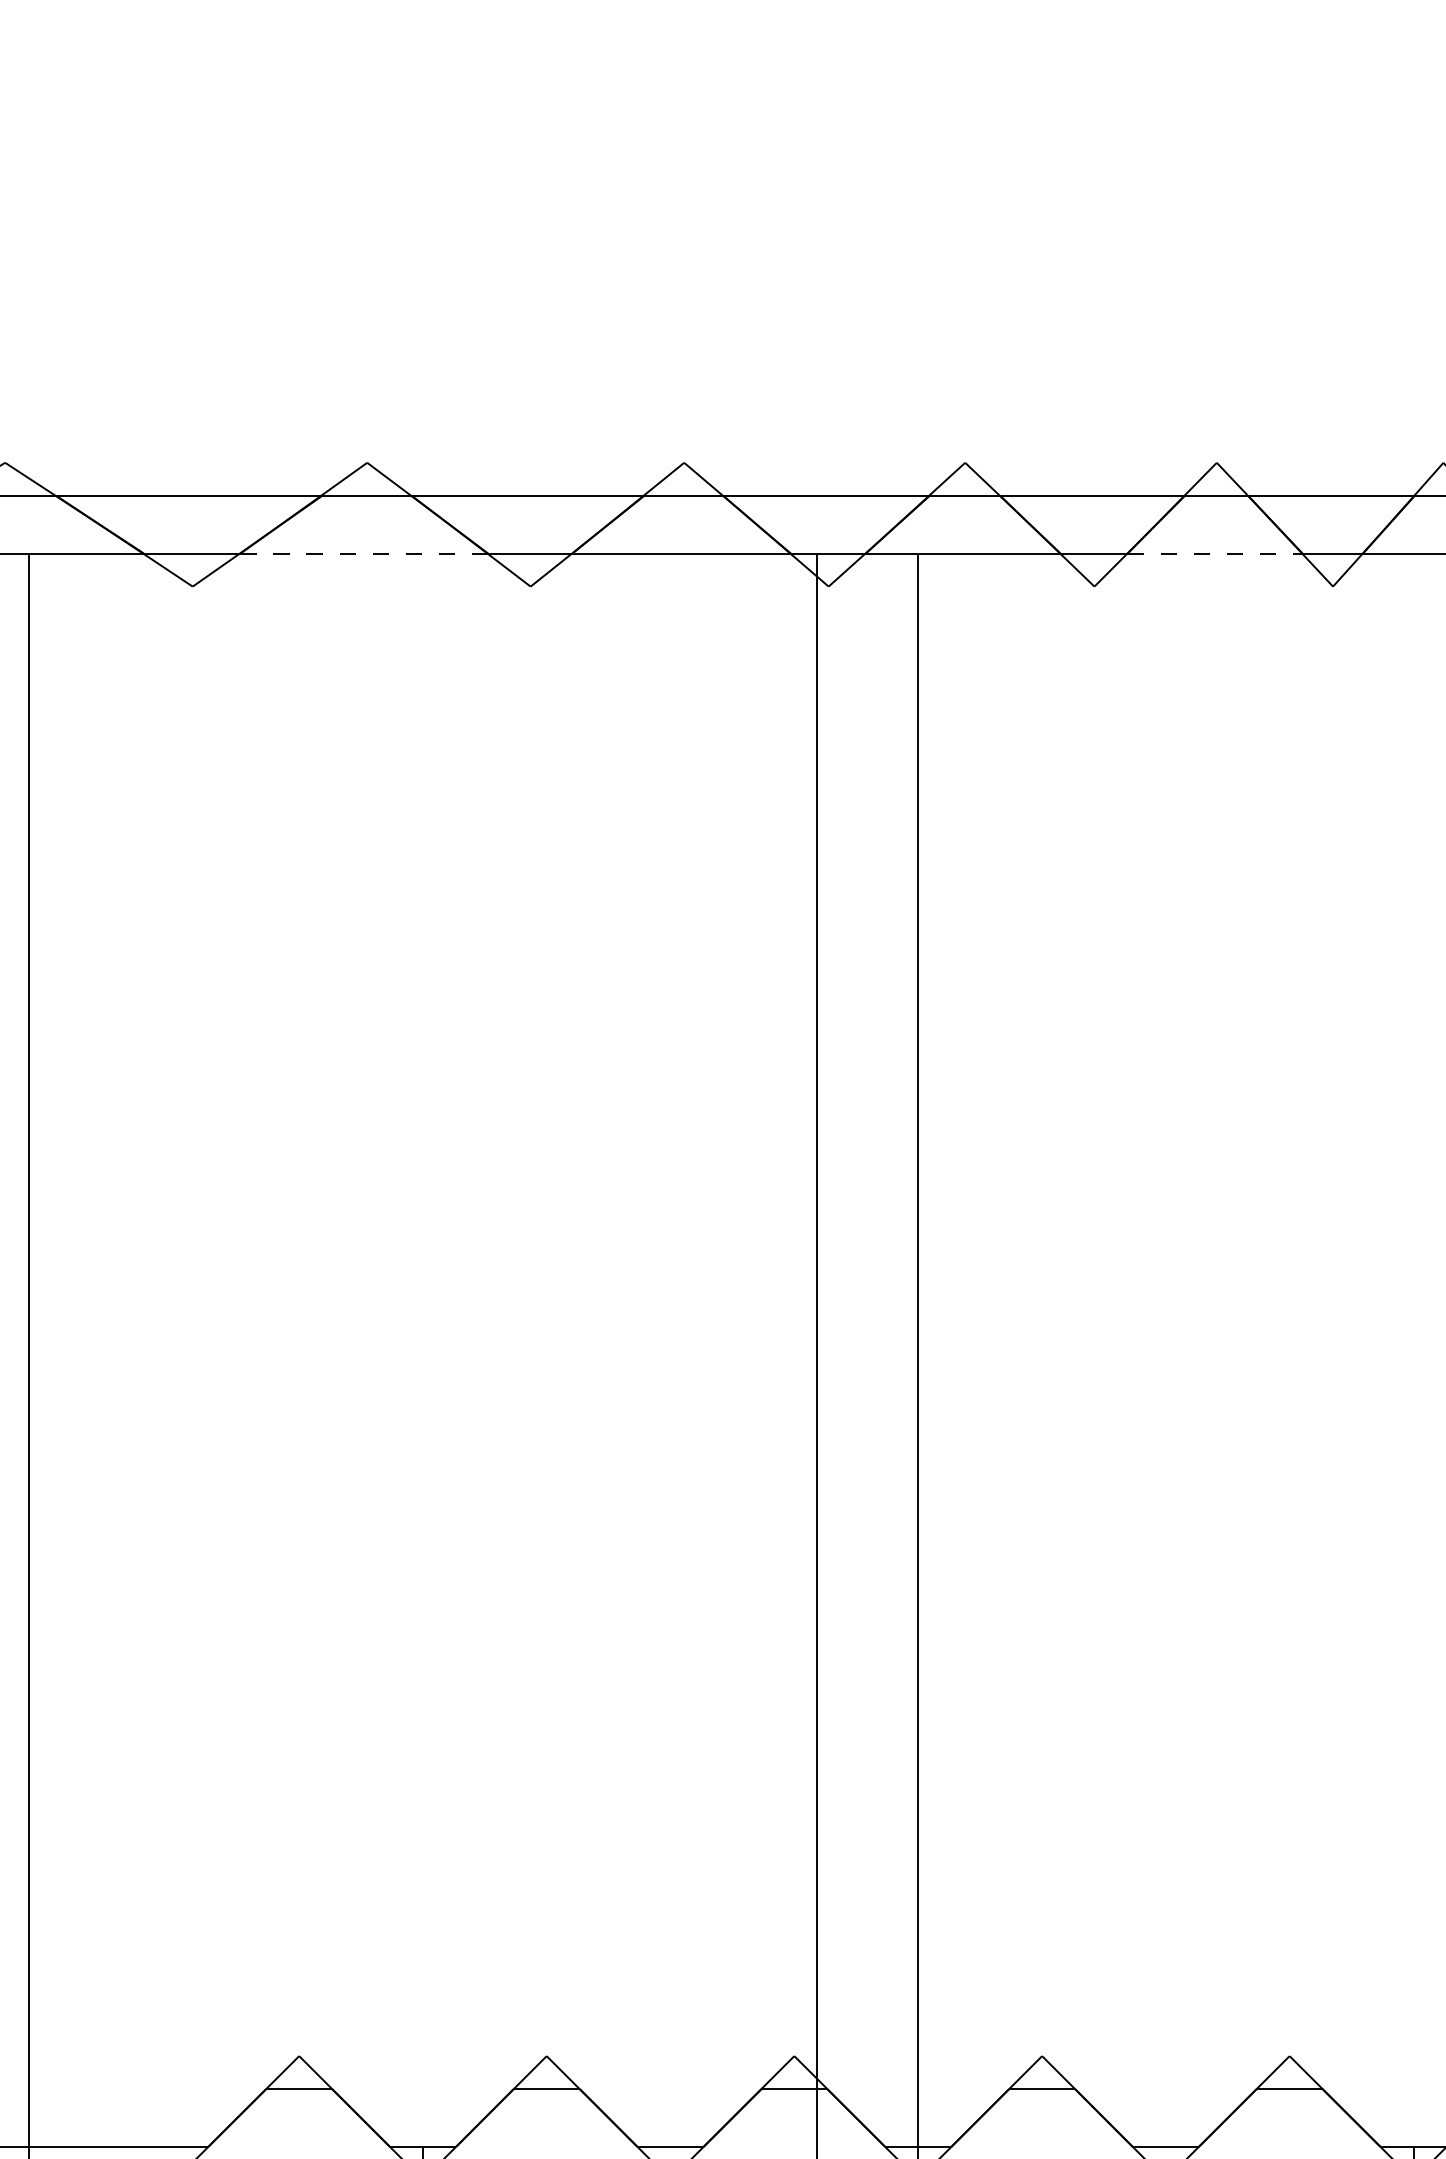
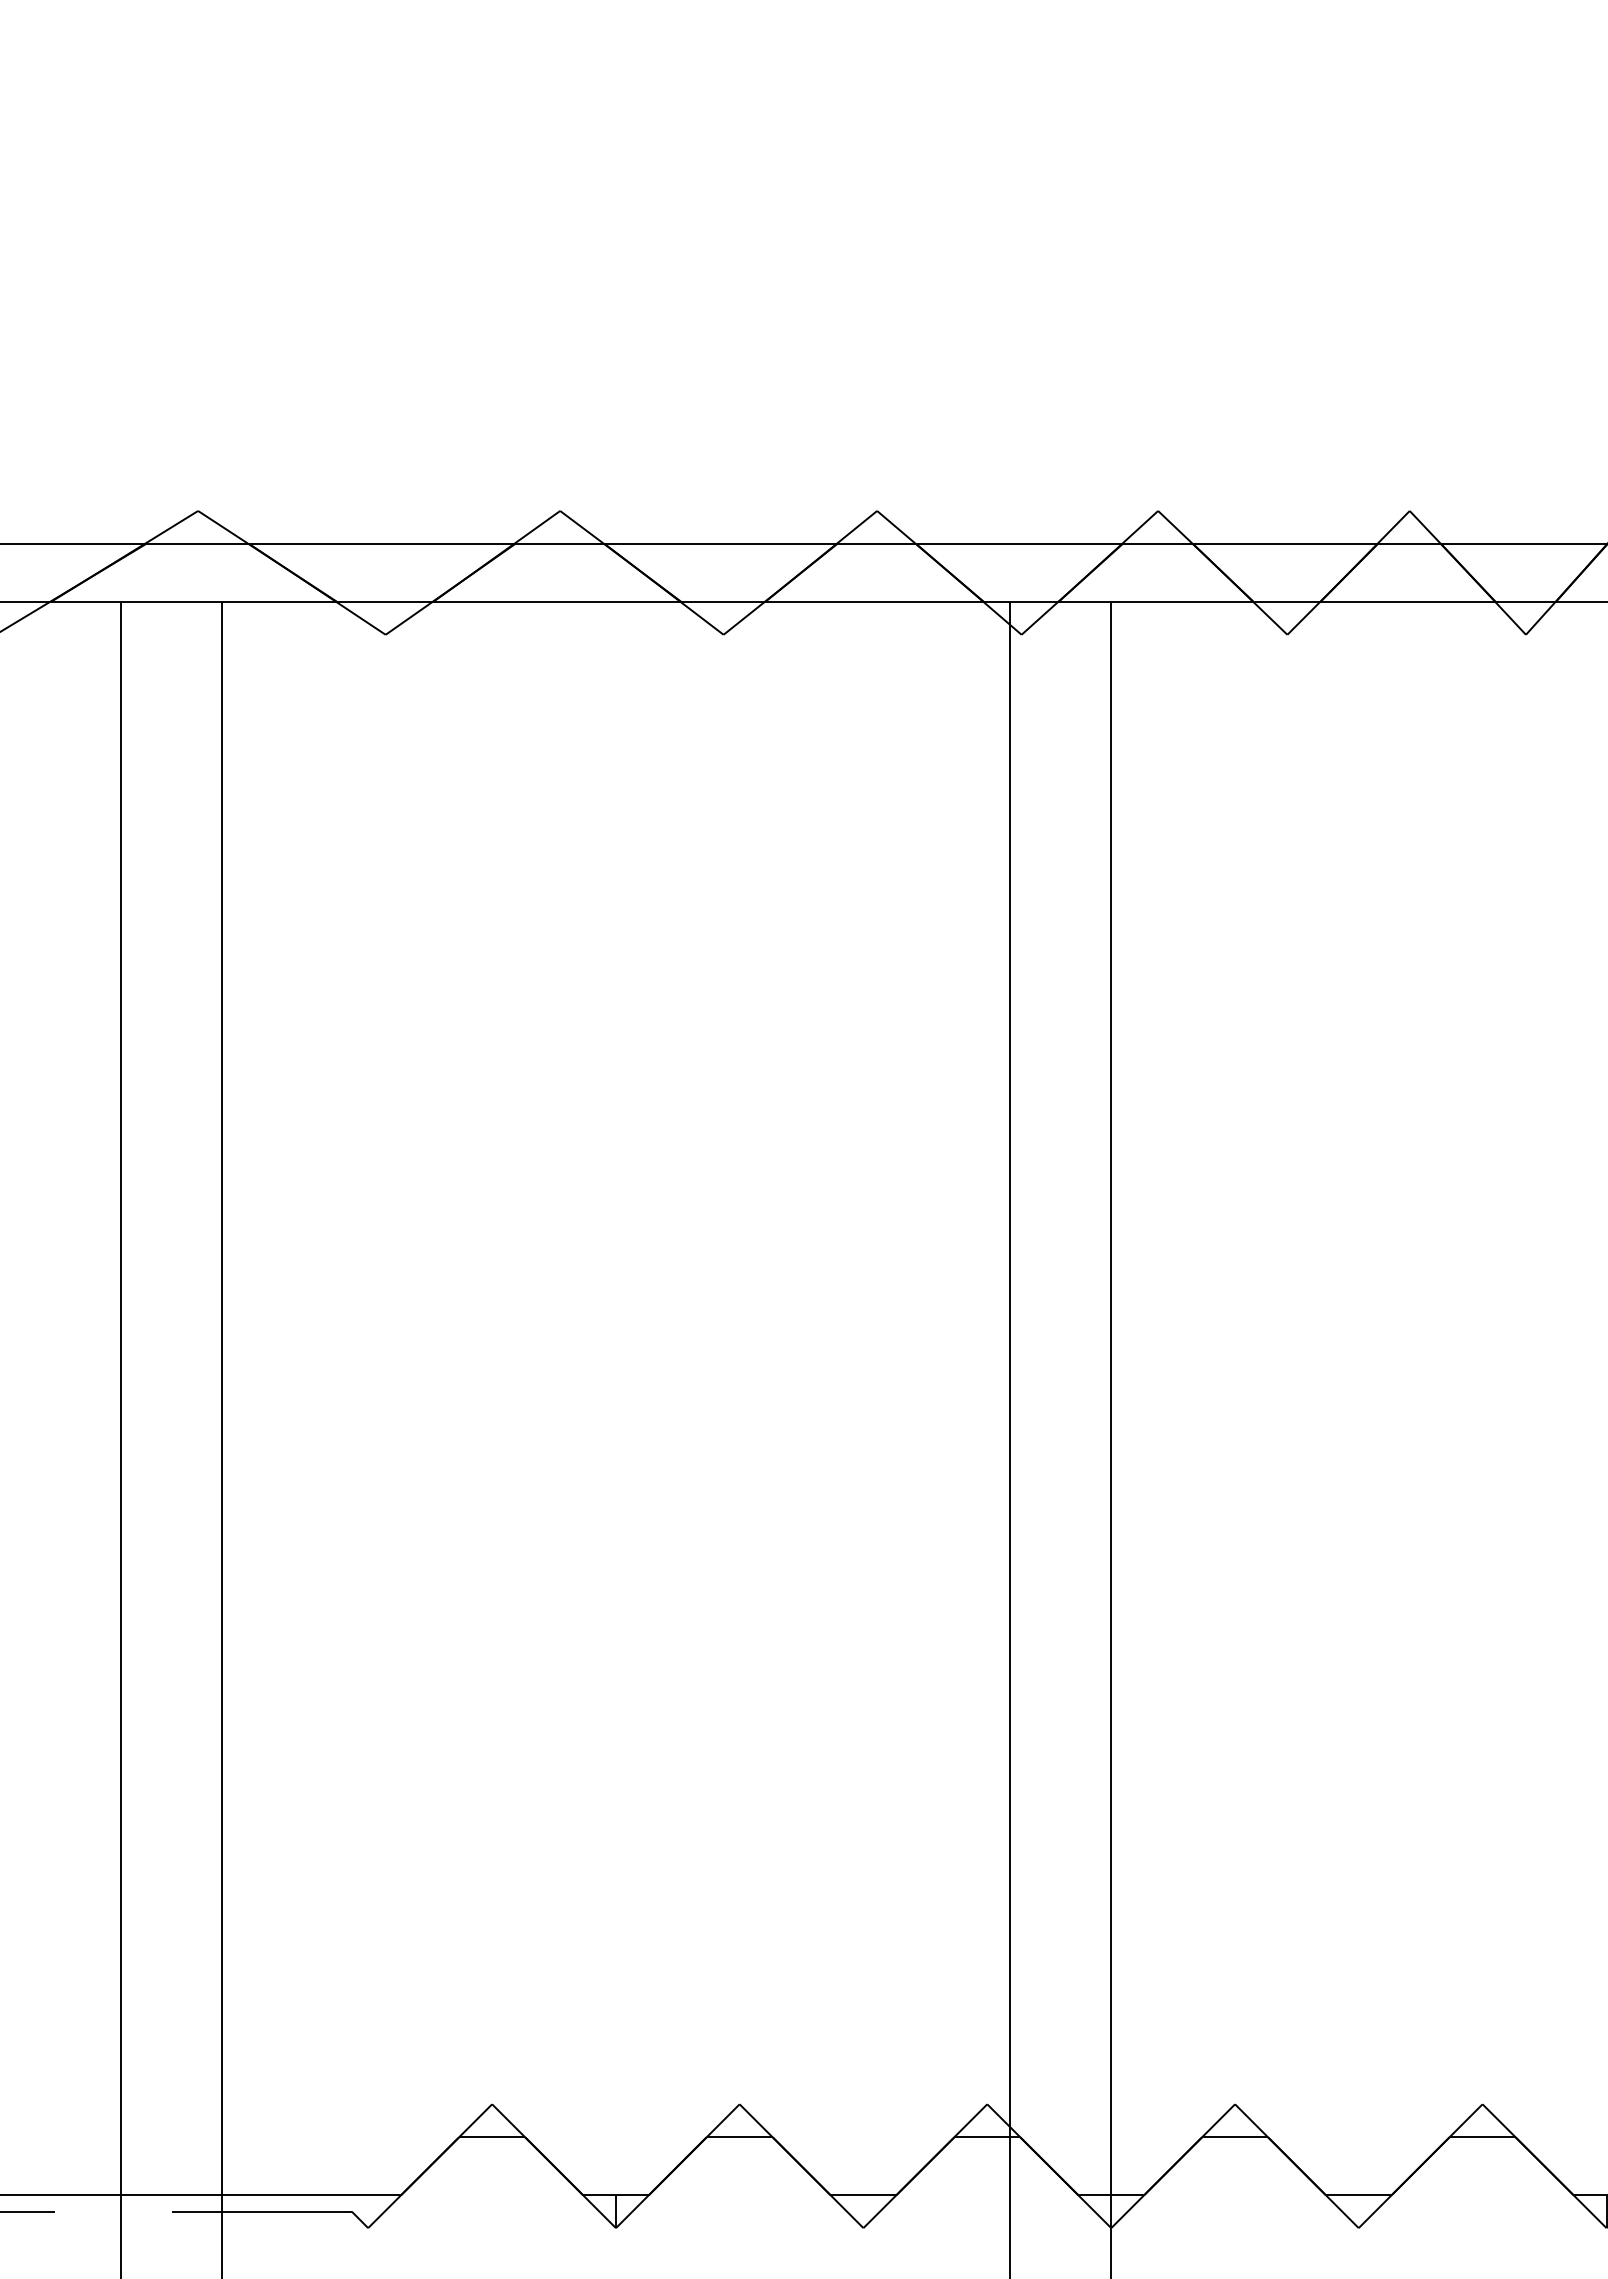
line: (364, 553) -> (557, 601), dashed -> solid
line: (1215, 553) -> (1408, 601), dashed -> solid

